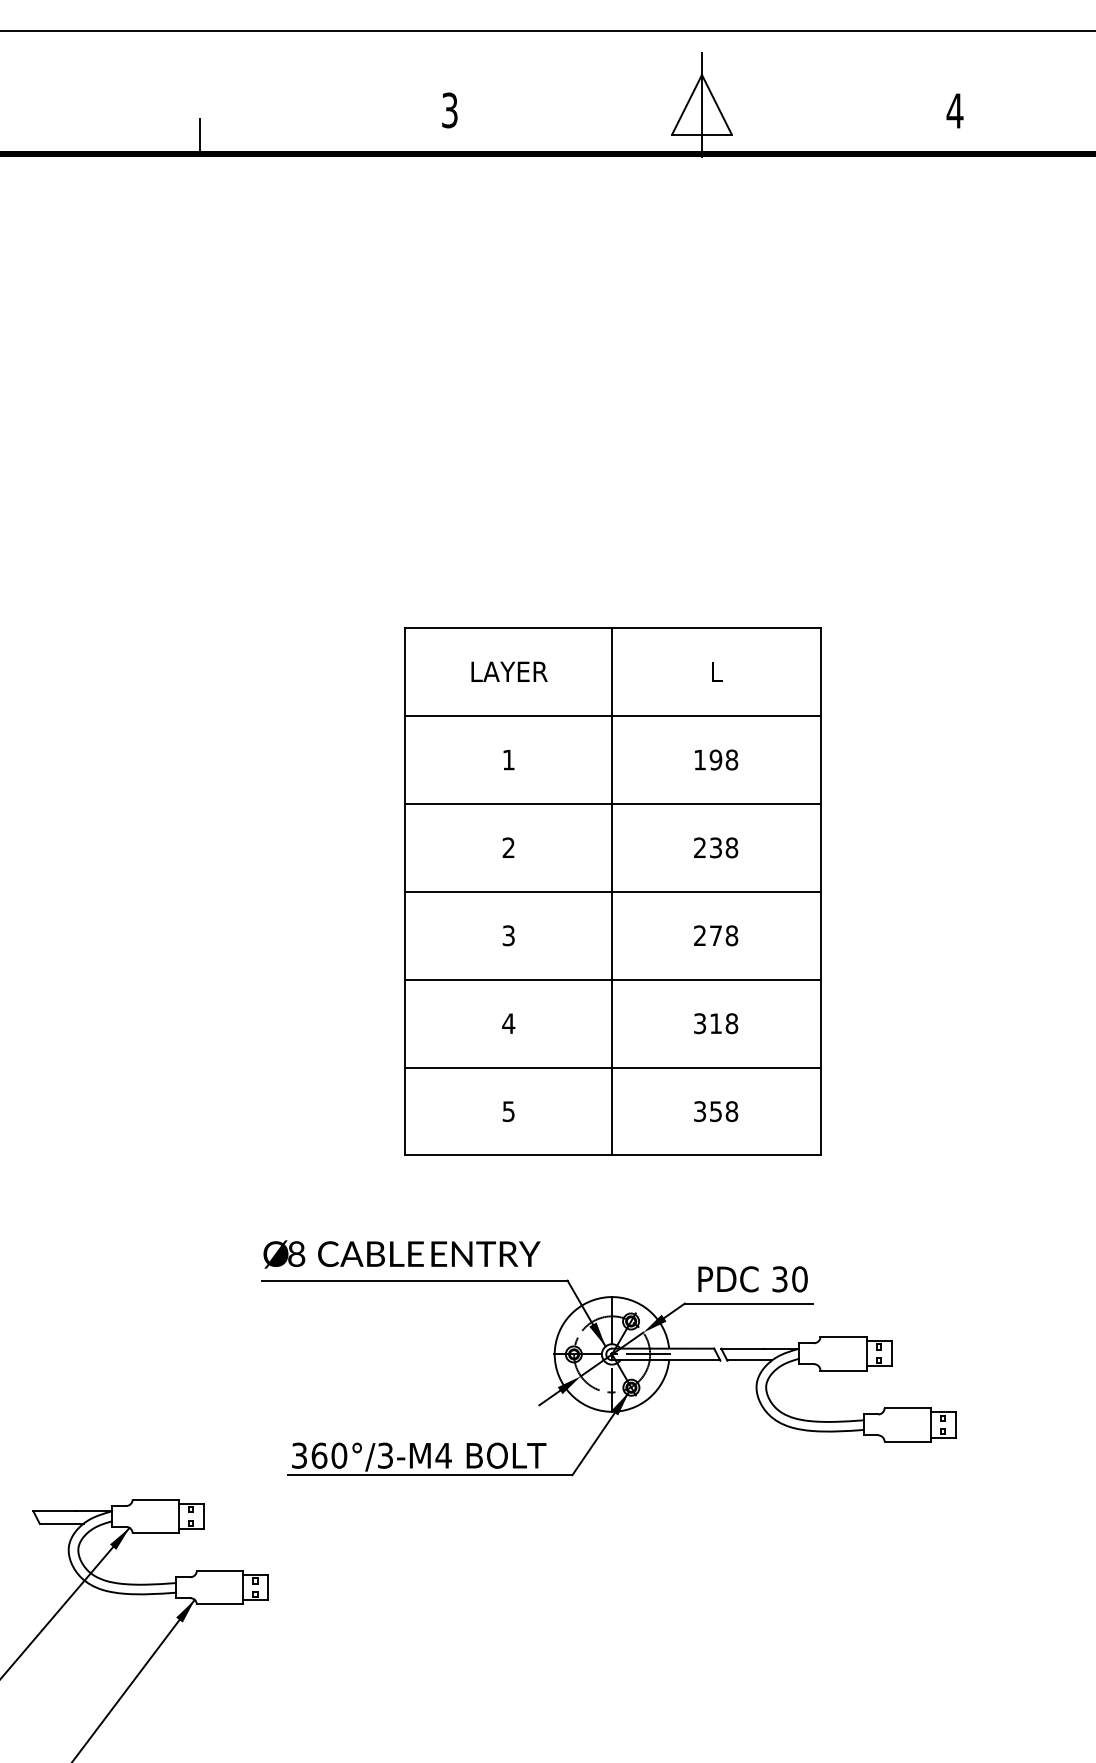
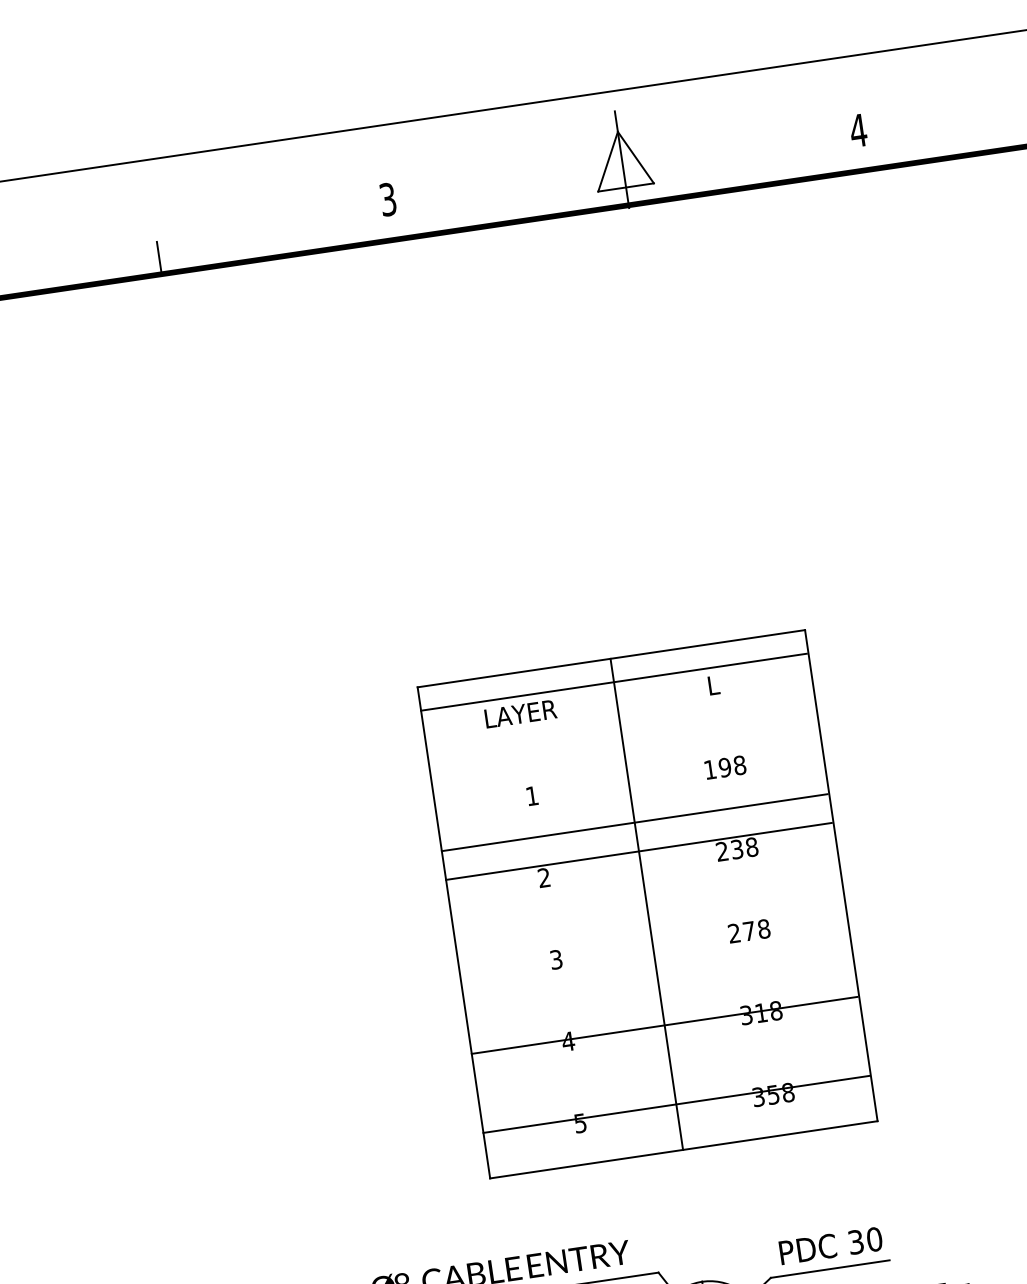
line: (612, 715) -> (613, 681), moved
line: (612, 891) -> (639, 851), moved
line: (612, 979) -> (664, 1025), moved
line: (612, 1067) -> (676, 1104), moved

